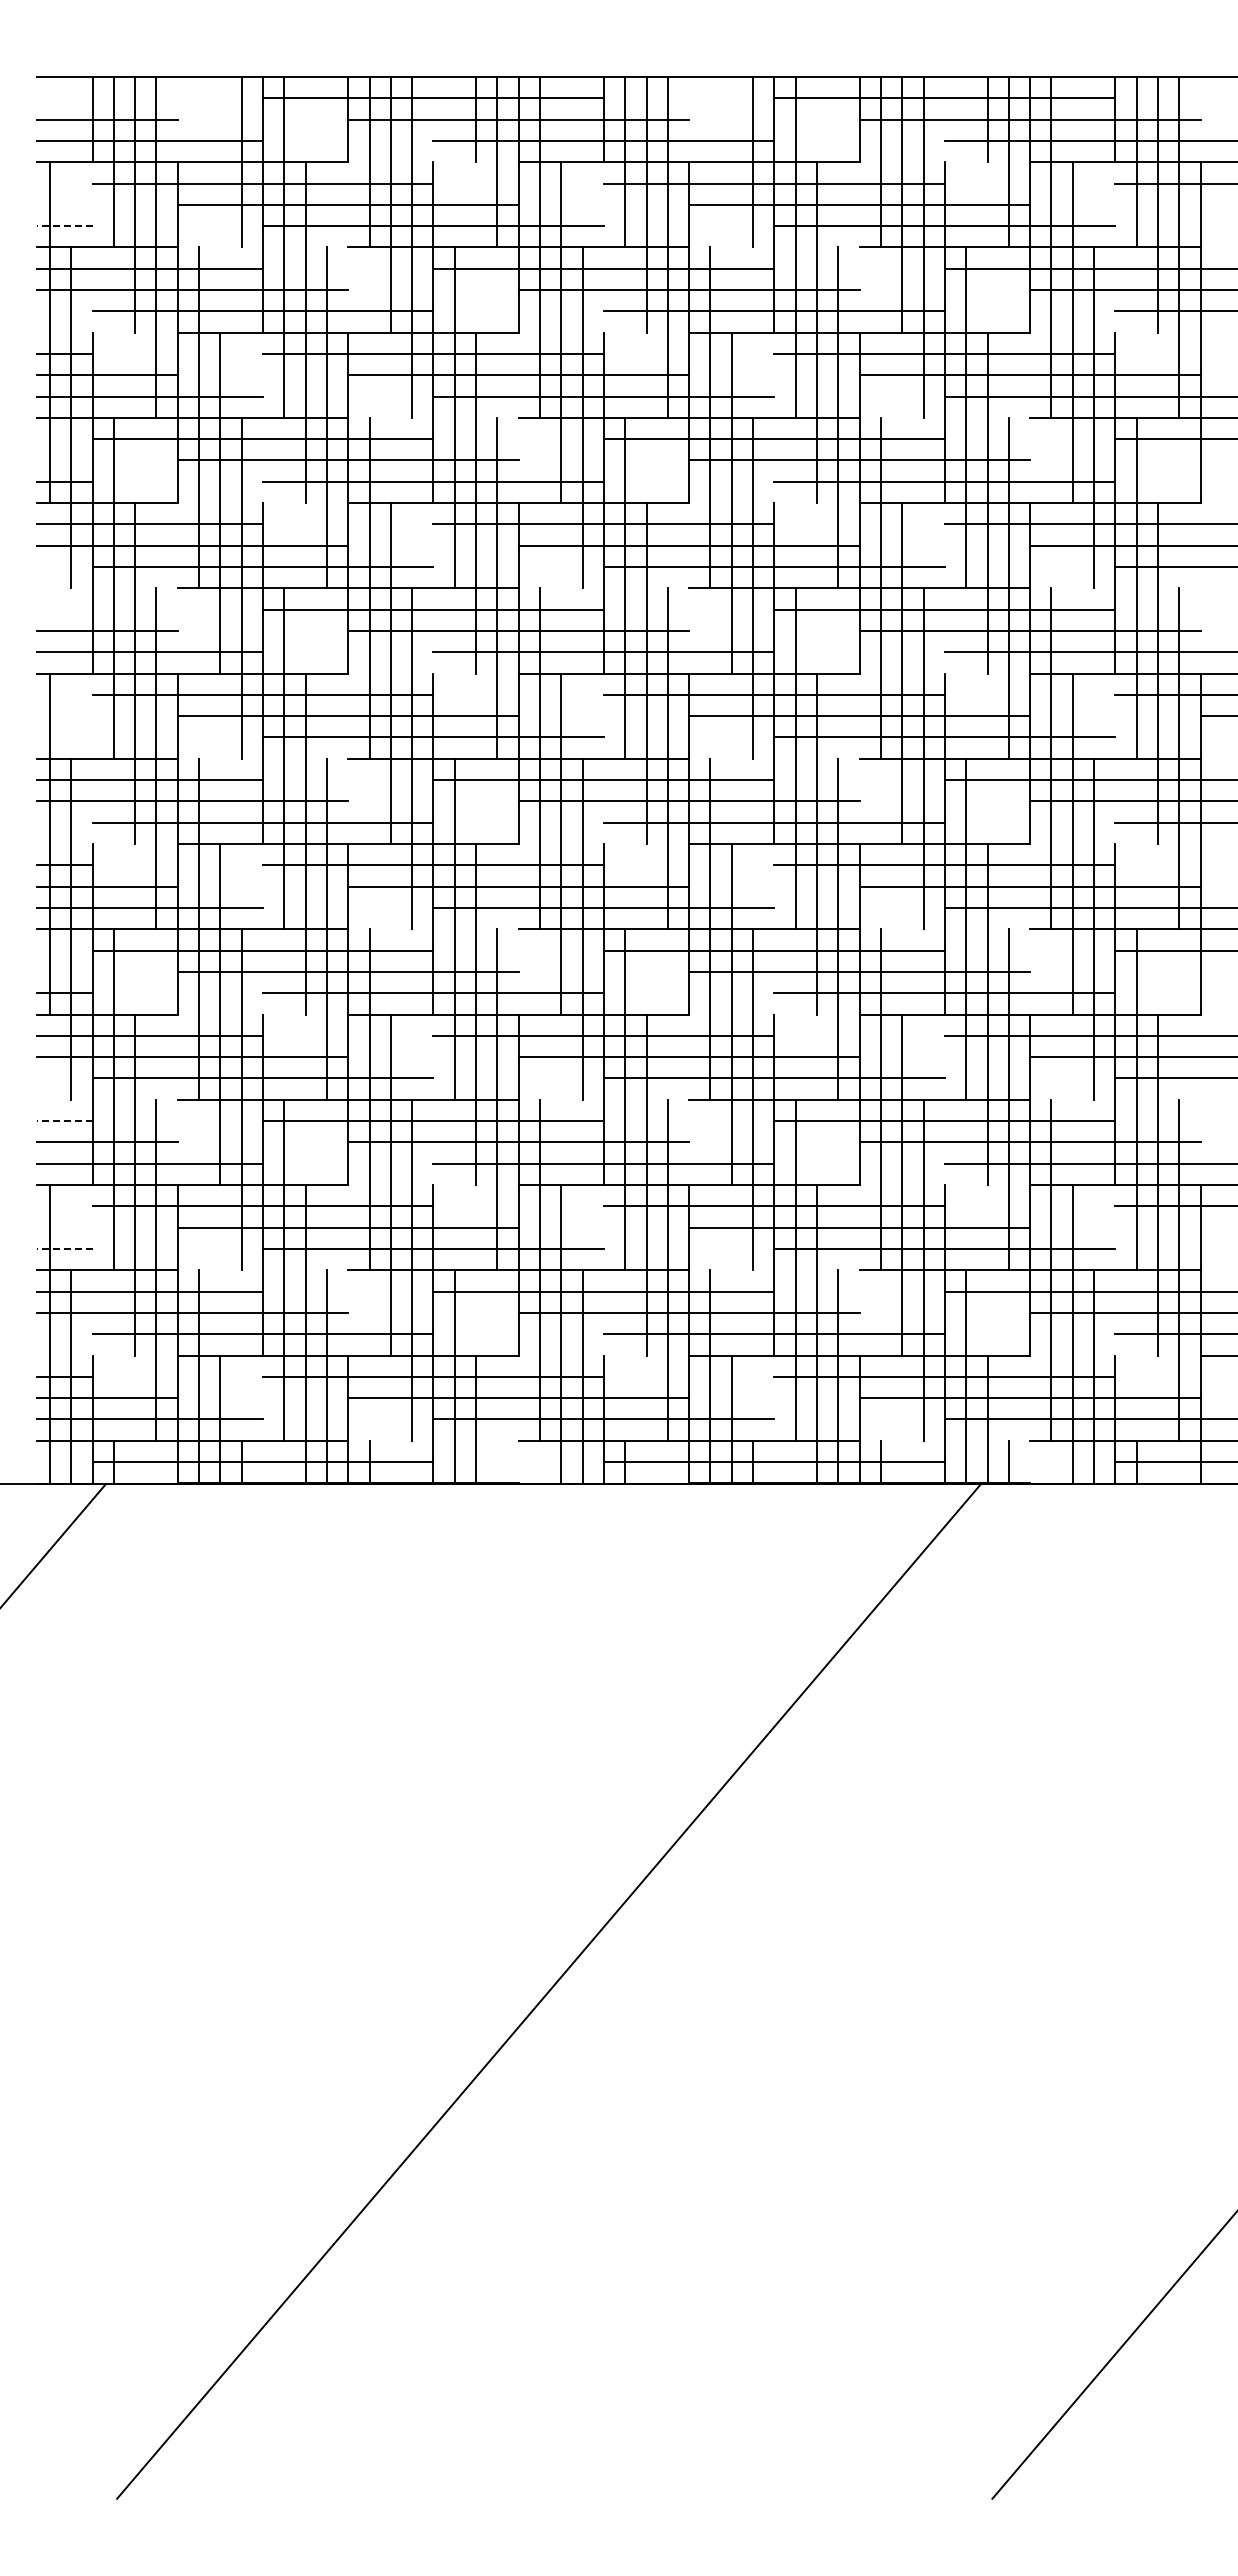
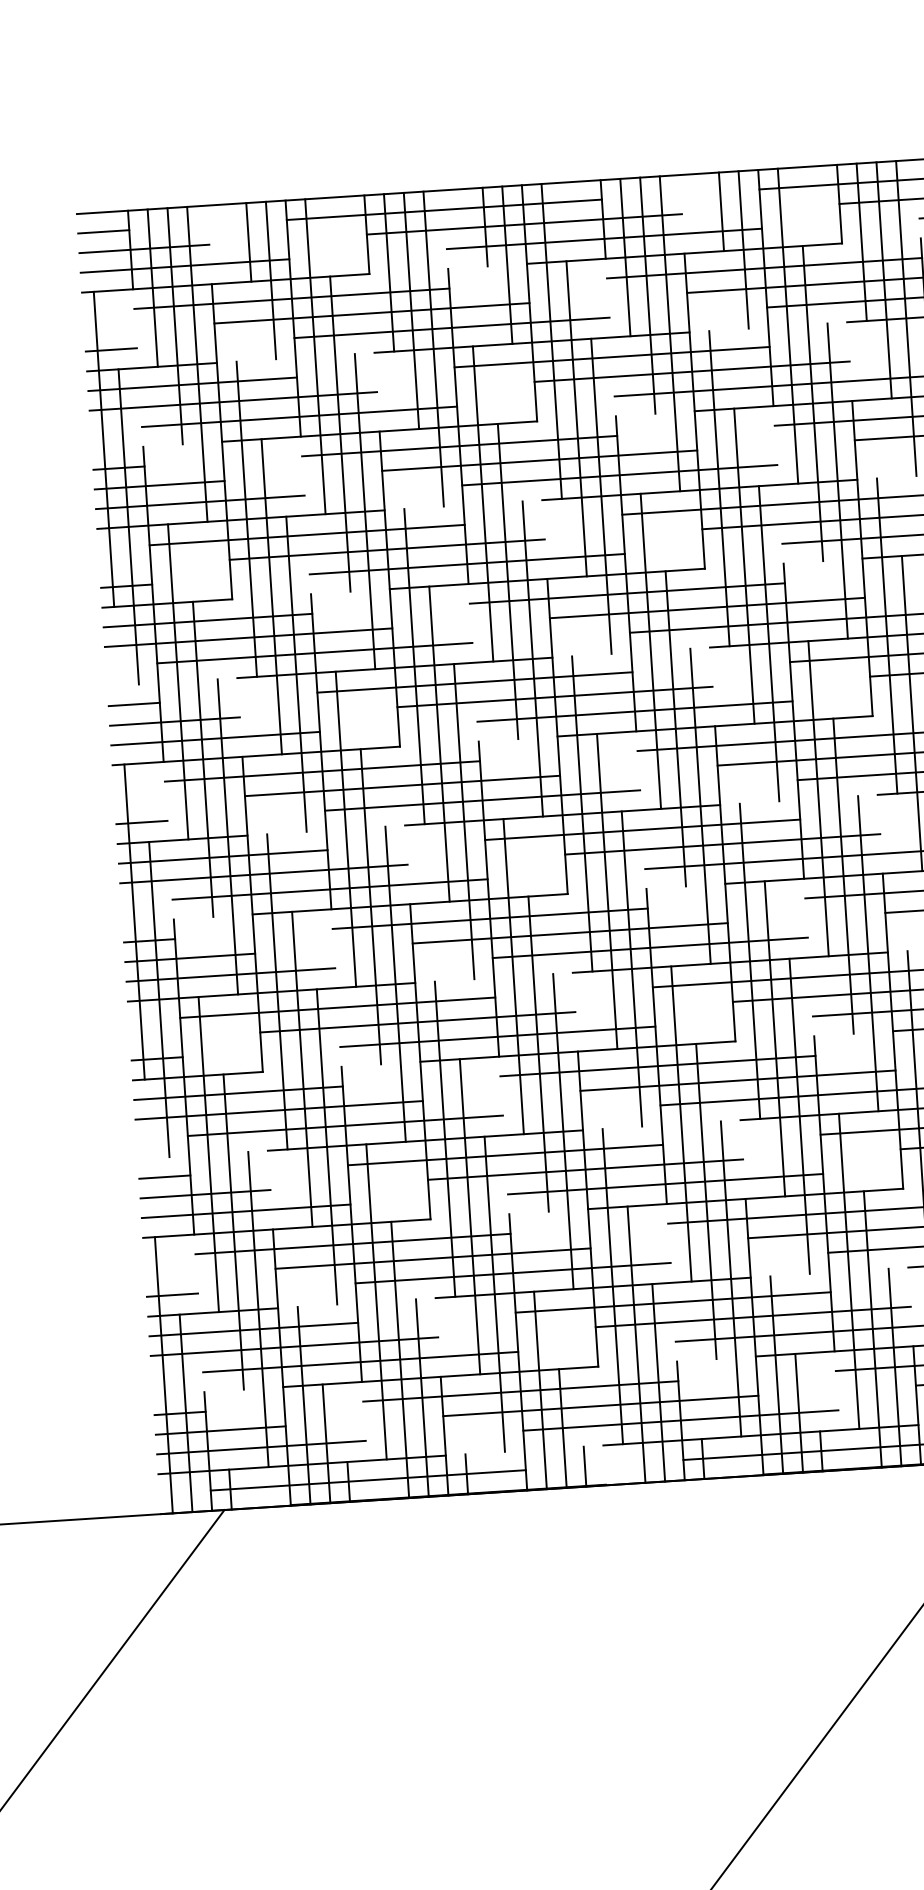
line: (64, 98) -> (103, 232), added
line: (220, 119) -> (248, 242), added
line: (731, 119) -> (721, 211), added
line: (64, 226) -> (111, 350), dashed -> solid
line: (64, 609) -> (133, 704), added
line: (64, 737) -> (141, 822), added
line: (64, 1121) -> (164, 1177), dashed -> solid
line: (64, 1248) -> (172, 1294), dashed -> solid
line: (497, 1462) -> (585, 1466), added

